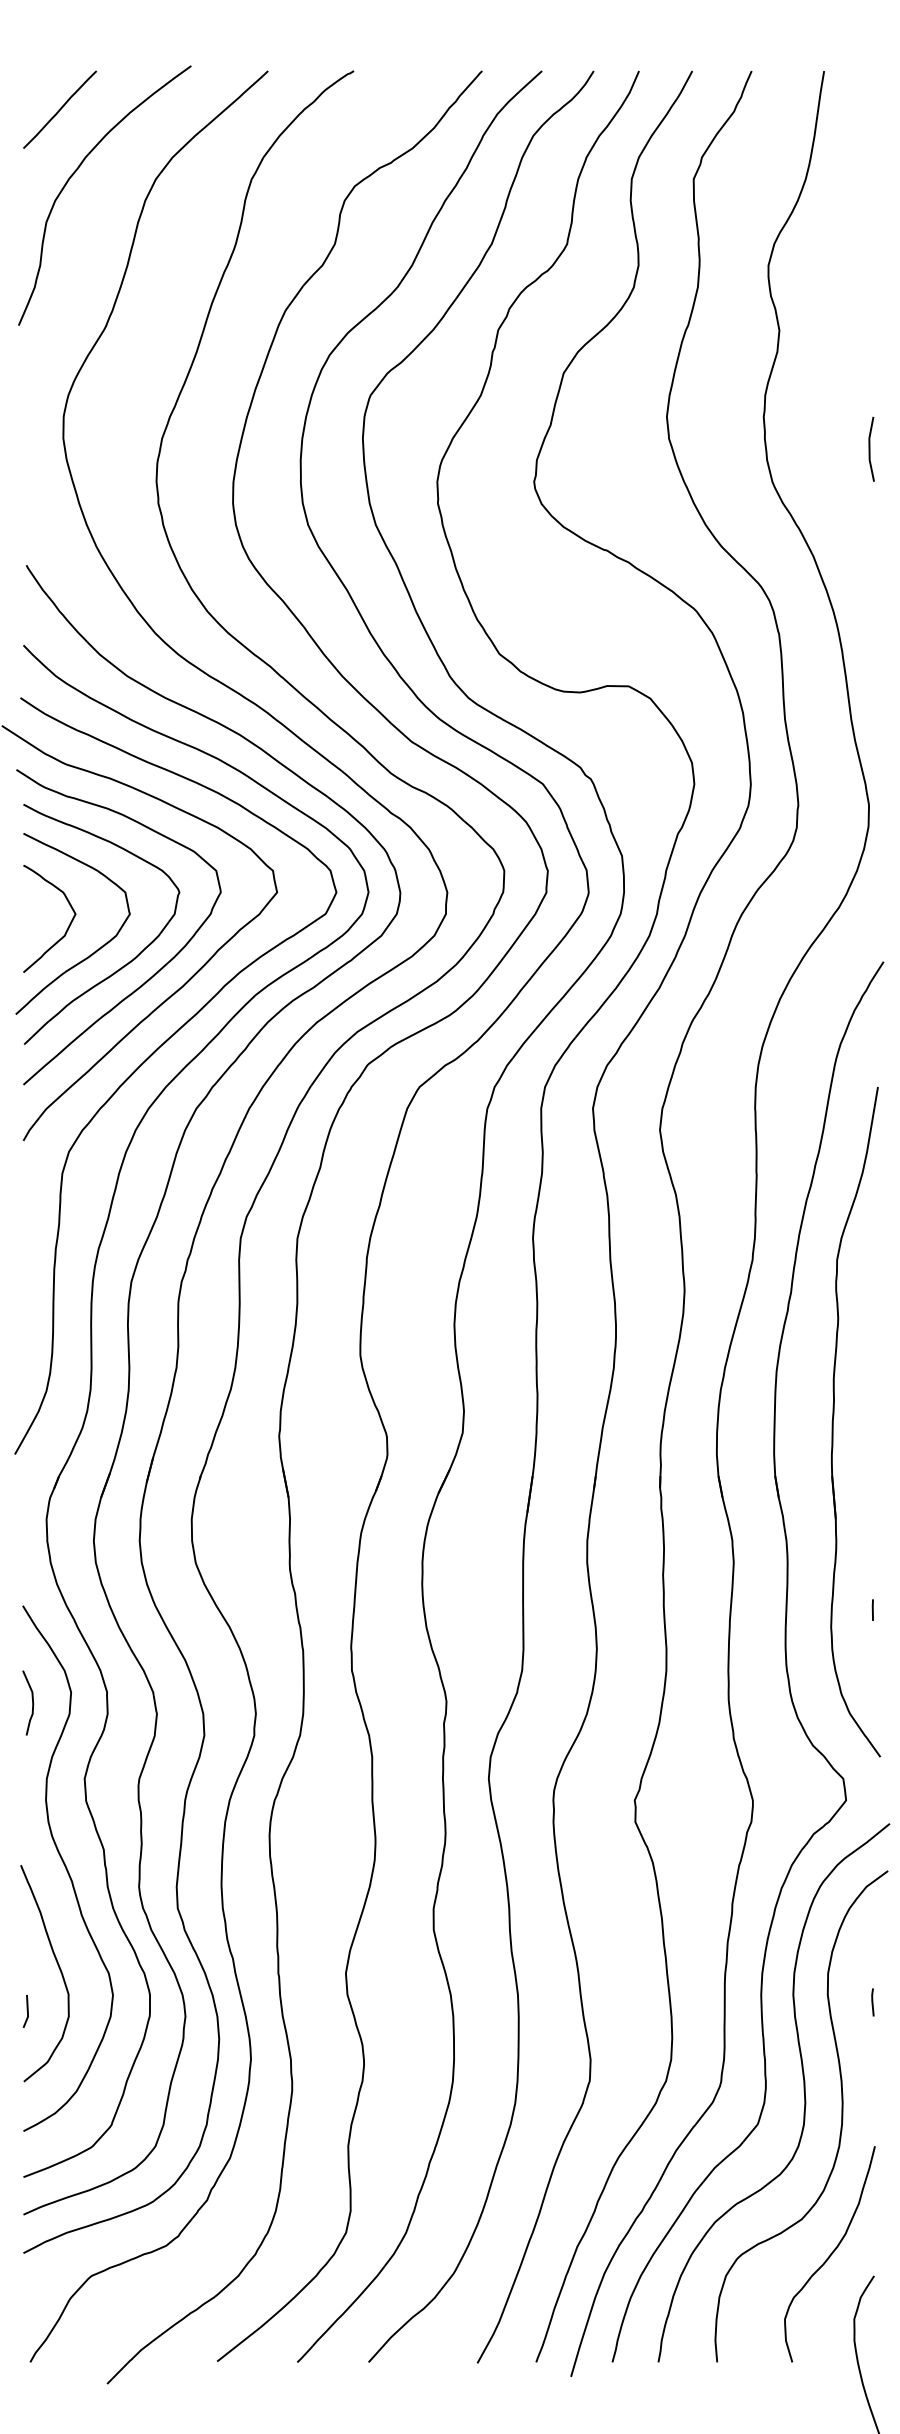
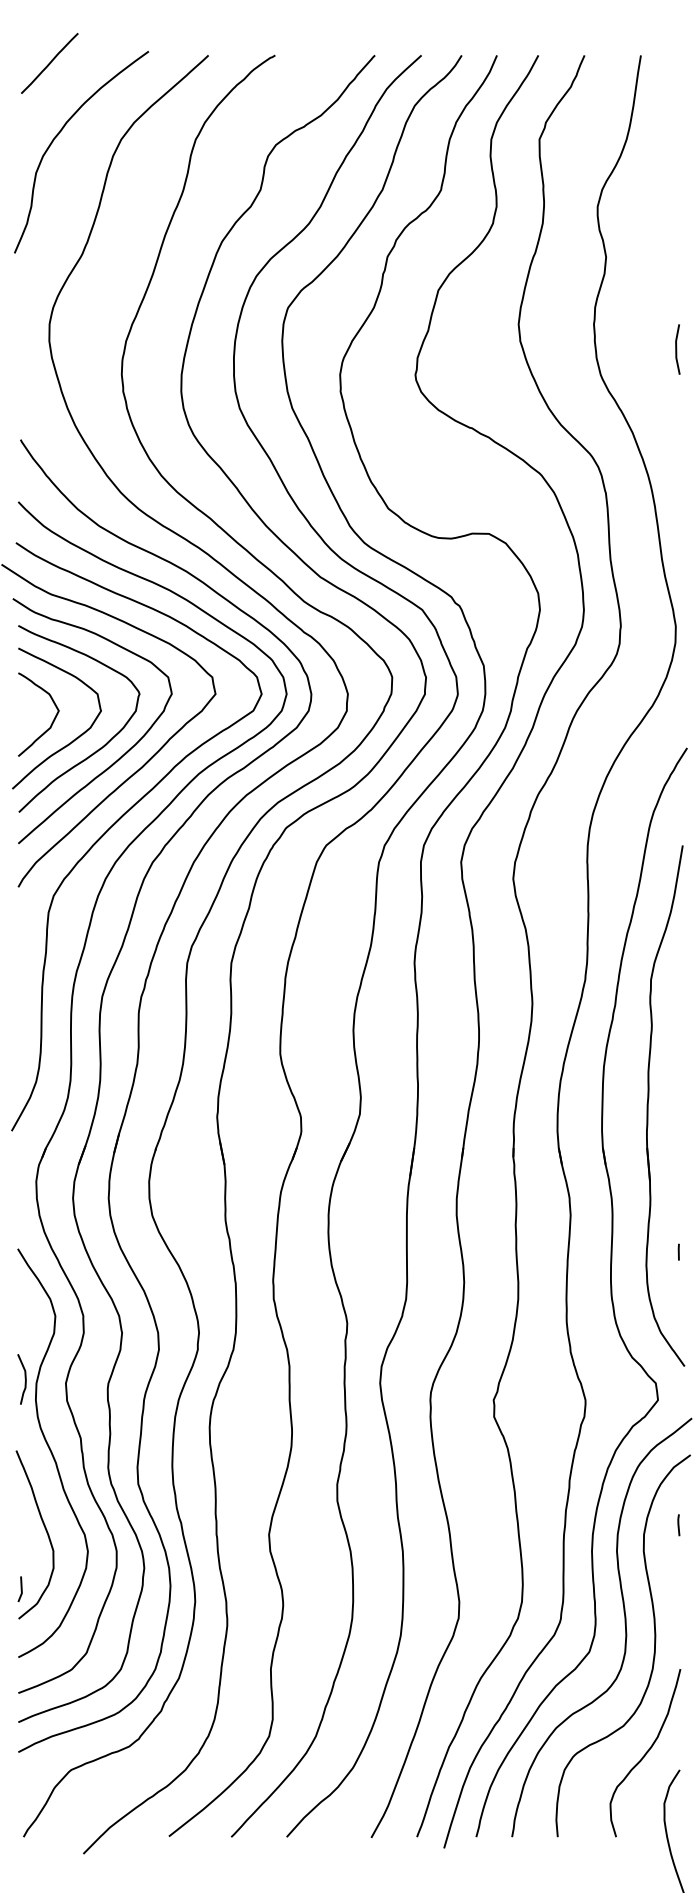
line: (59, 109) -> (49, 63), moved
curve: (31, 1701) -> (24, 1378), moved
line: (872, 2002) -> (678, 1525), moved
line: (26, 2010) -> (20, 1588), moved

